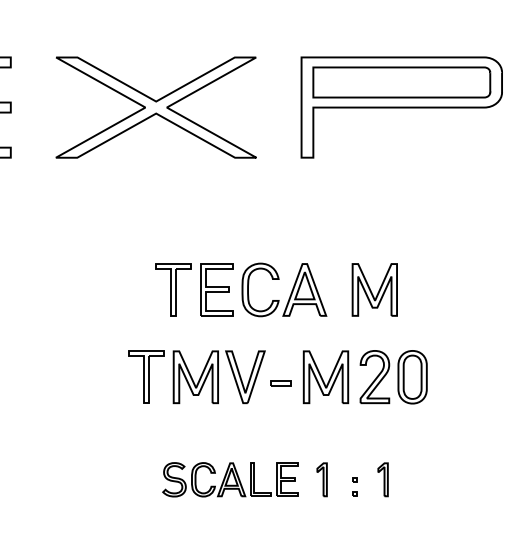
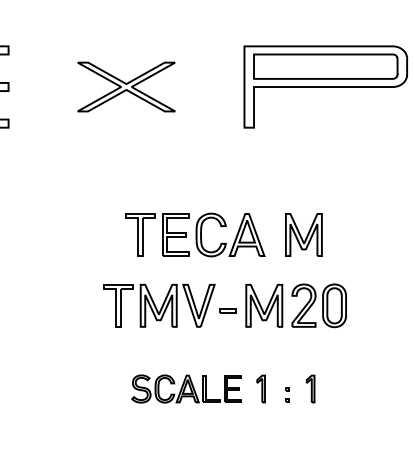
part: (155, 107) -> (125, 86), size x0.6

